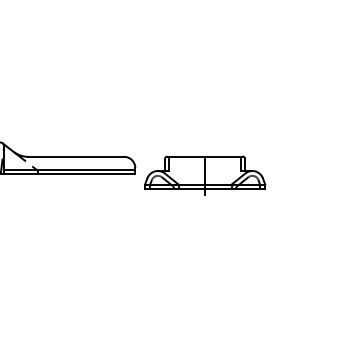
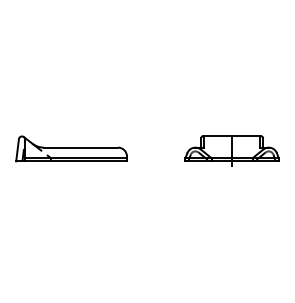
part: (204, 174) -> (231, 150), moved

